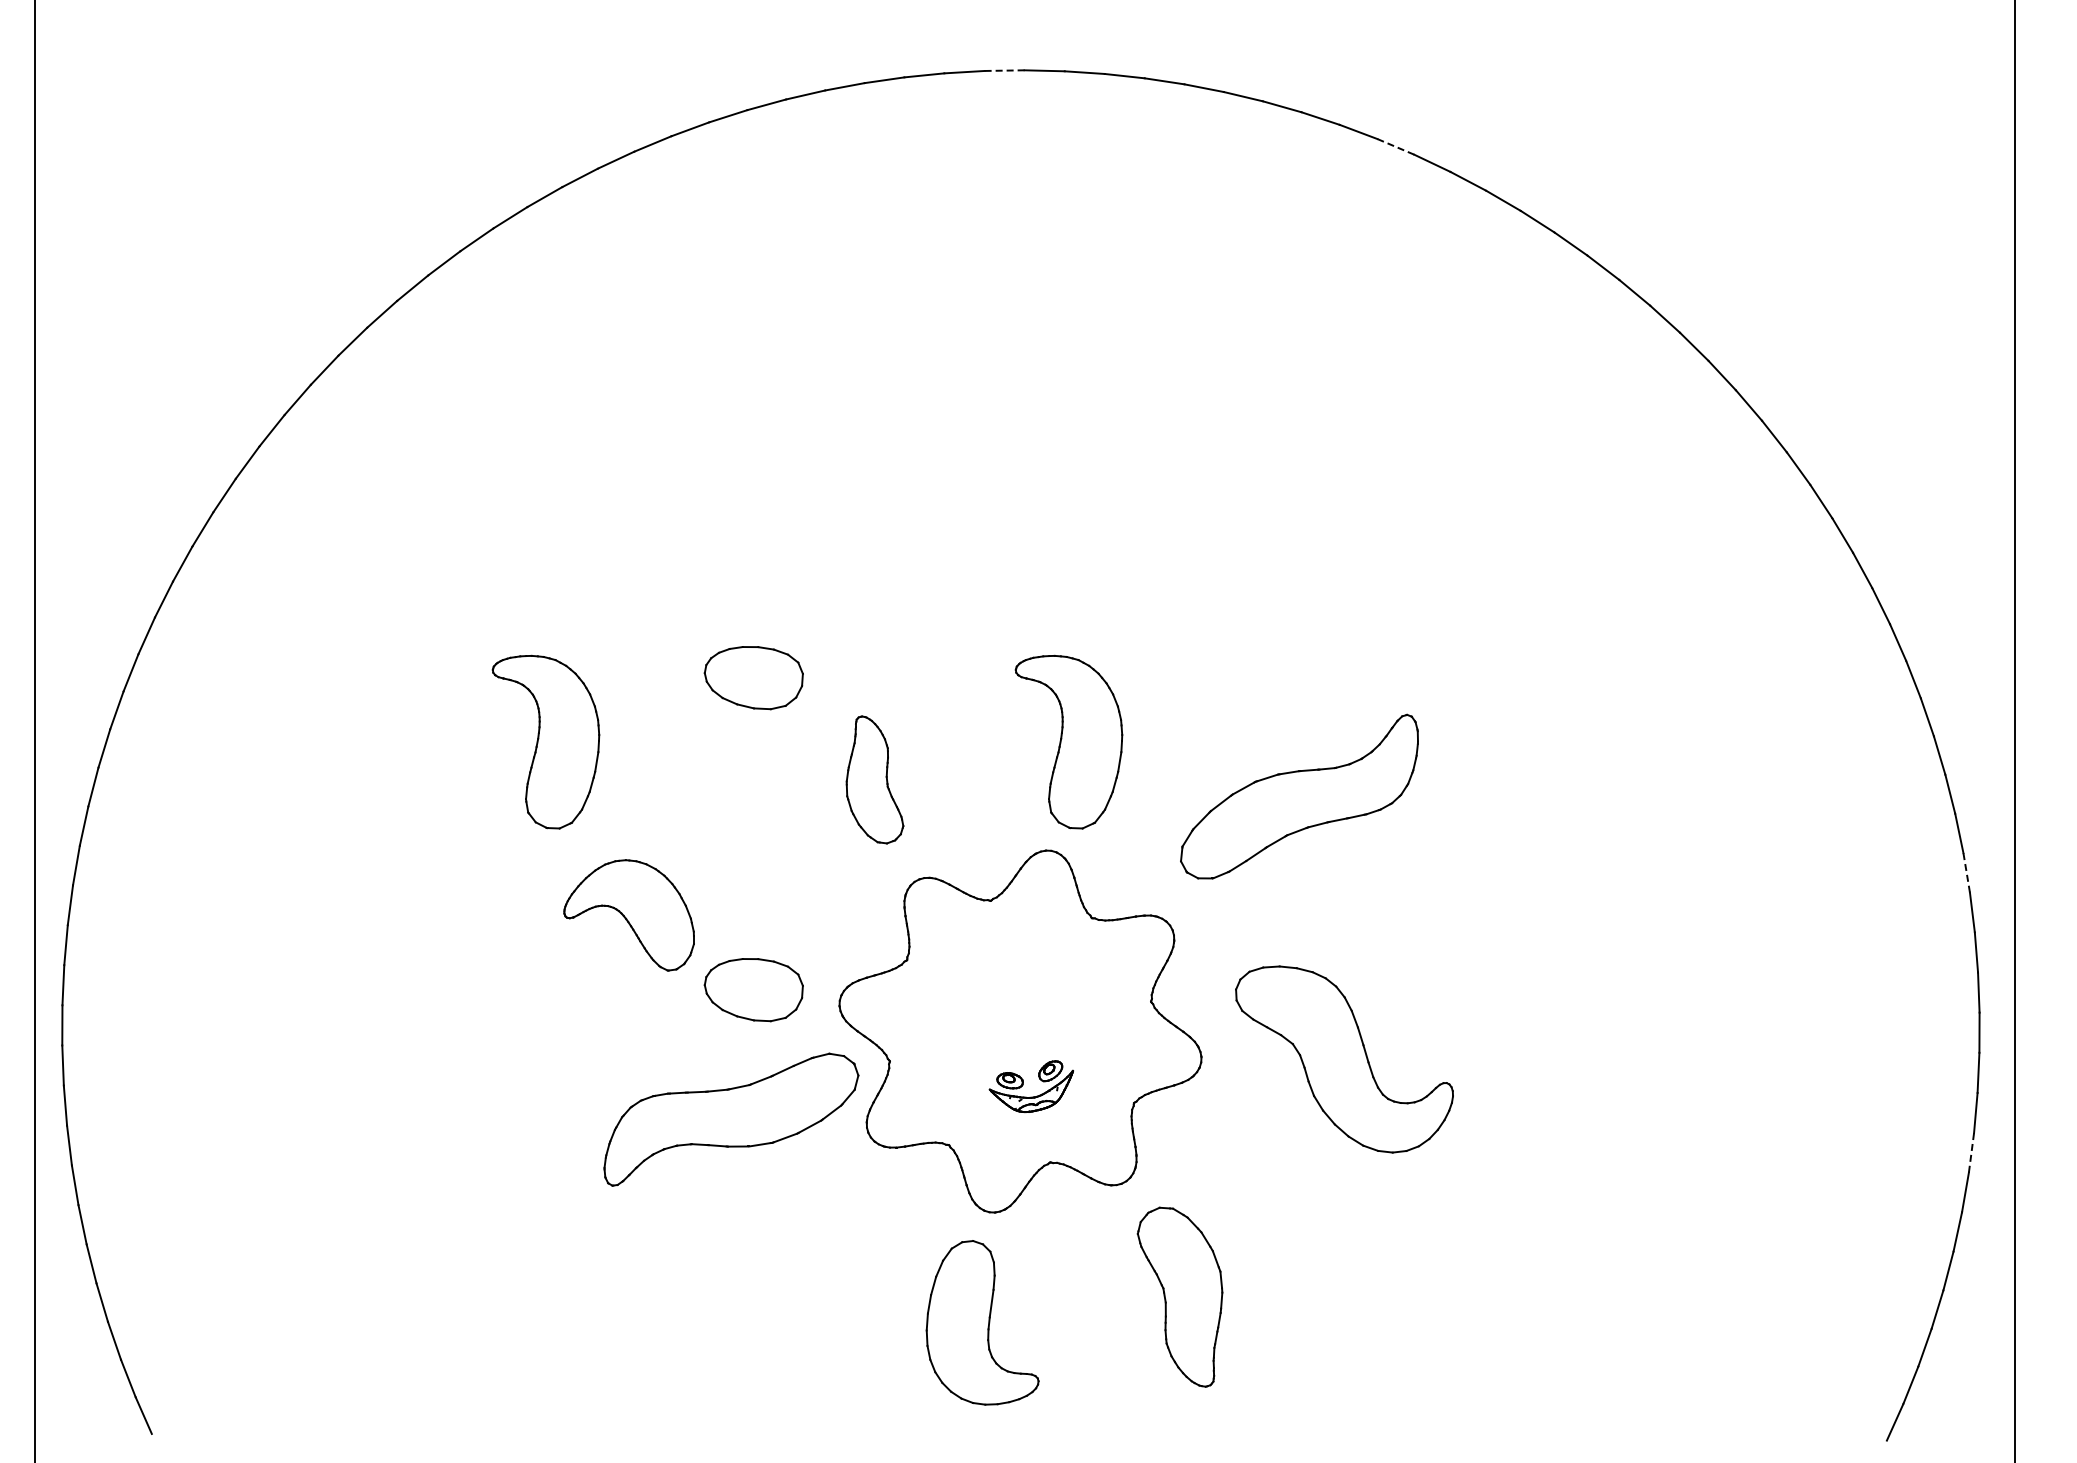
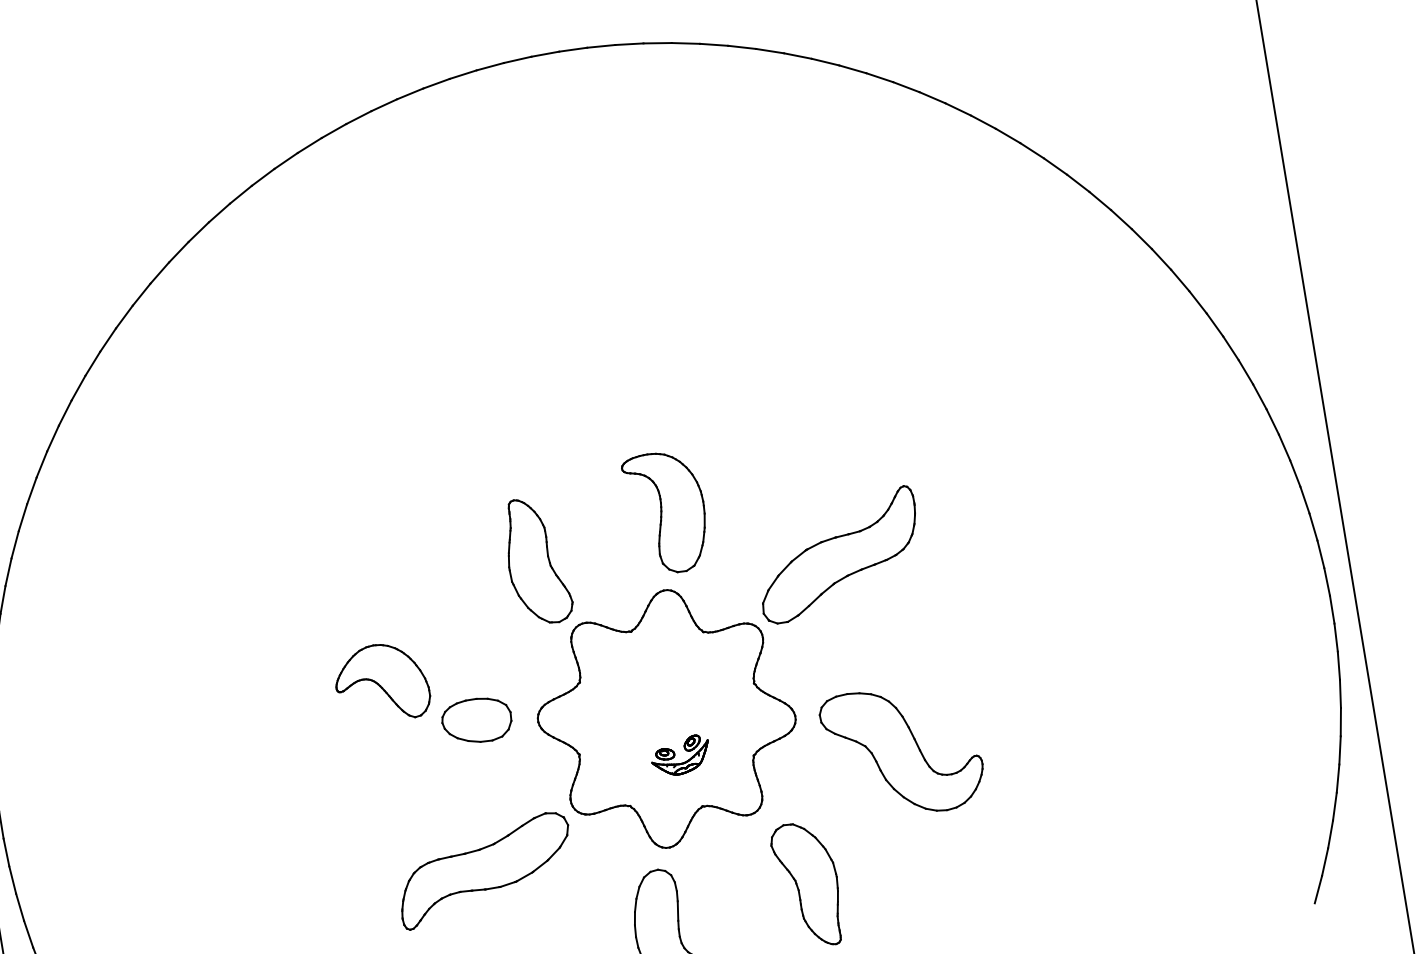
line: (1004, 70) -> (545, 54), dashed -> solid
line: (1395, 146) -> (825, 61), dashed -> solid
part: (753, 678) -> (440, 504), removed
part: (545, 741) -> (303, 572), removed
part: (874, 779) -> (536, 560), size x1.43
part: (1299, 796) -> (838, 555), moved
line: (1966, 872) -> (1304, 500), dashed -> solid
part: (1344, 1059) -> (903, 751), moved
part: (731, 1119) -> (485, 870), moved
line: (1971, 1152) -> (1340, 693), dashed -> solid

